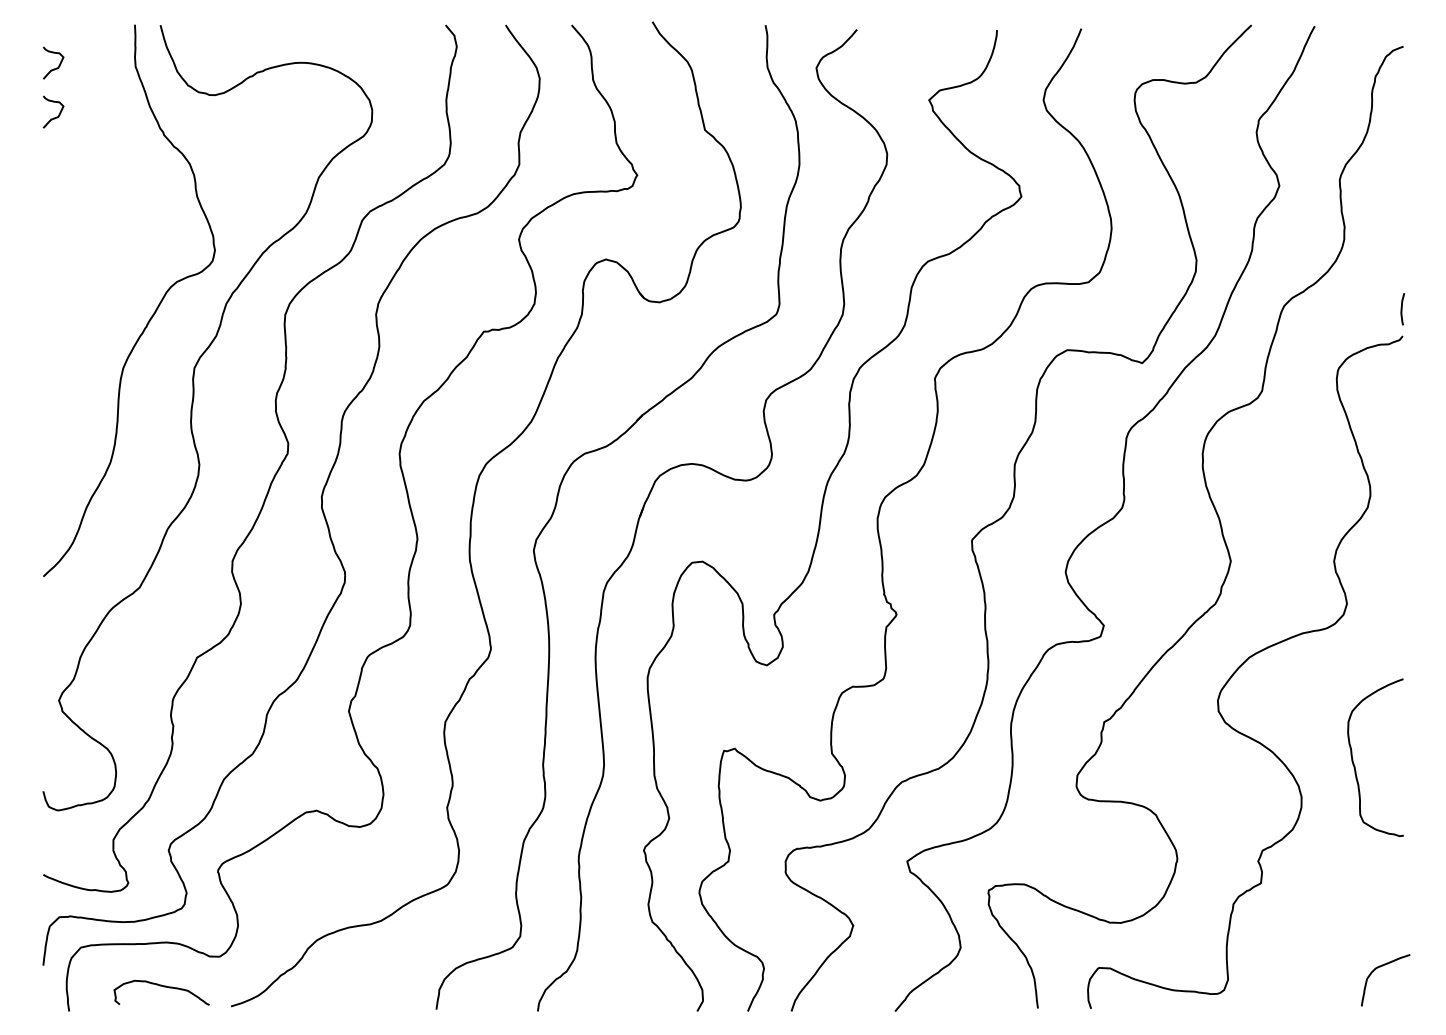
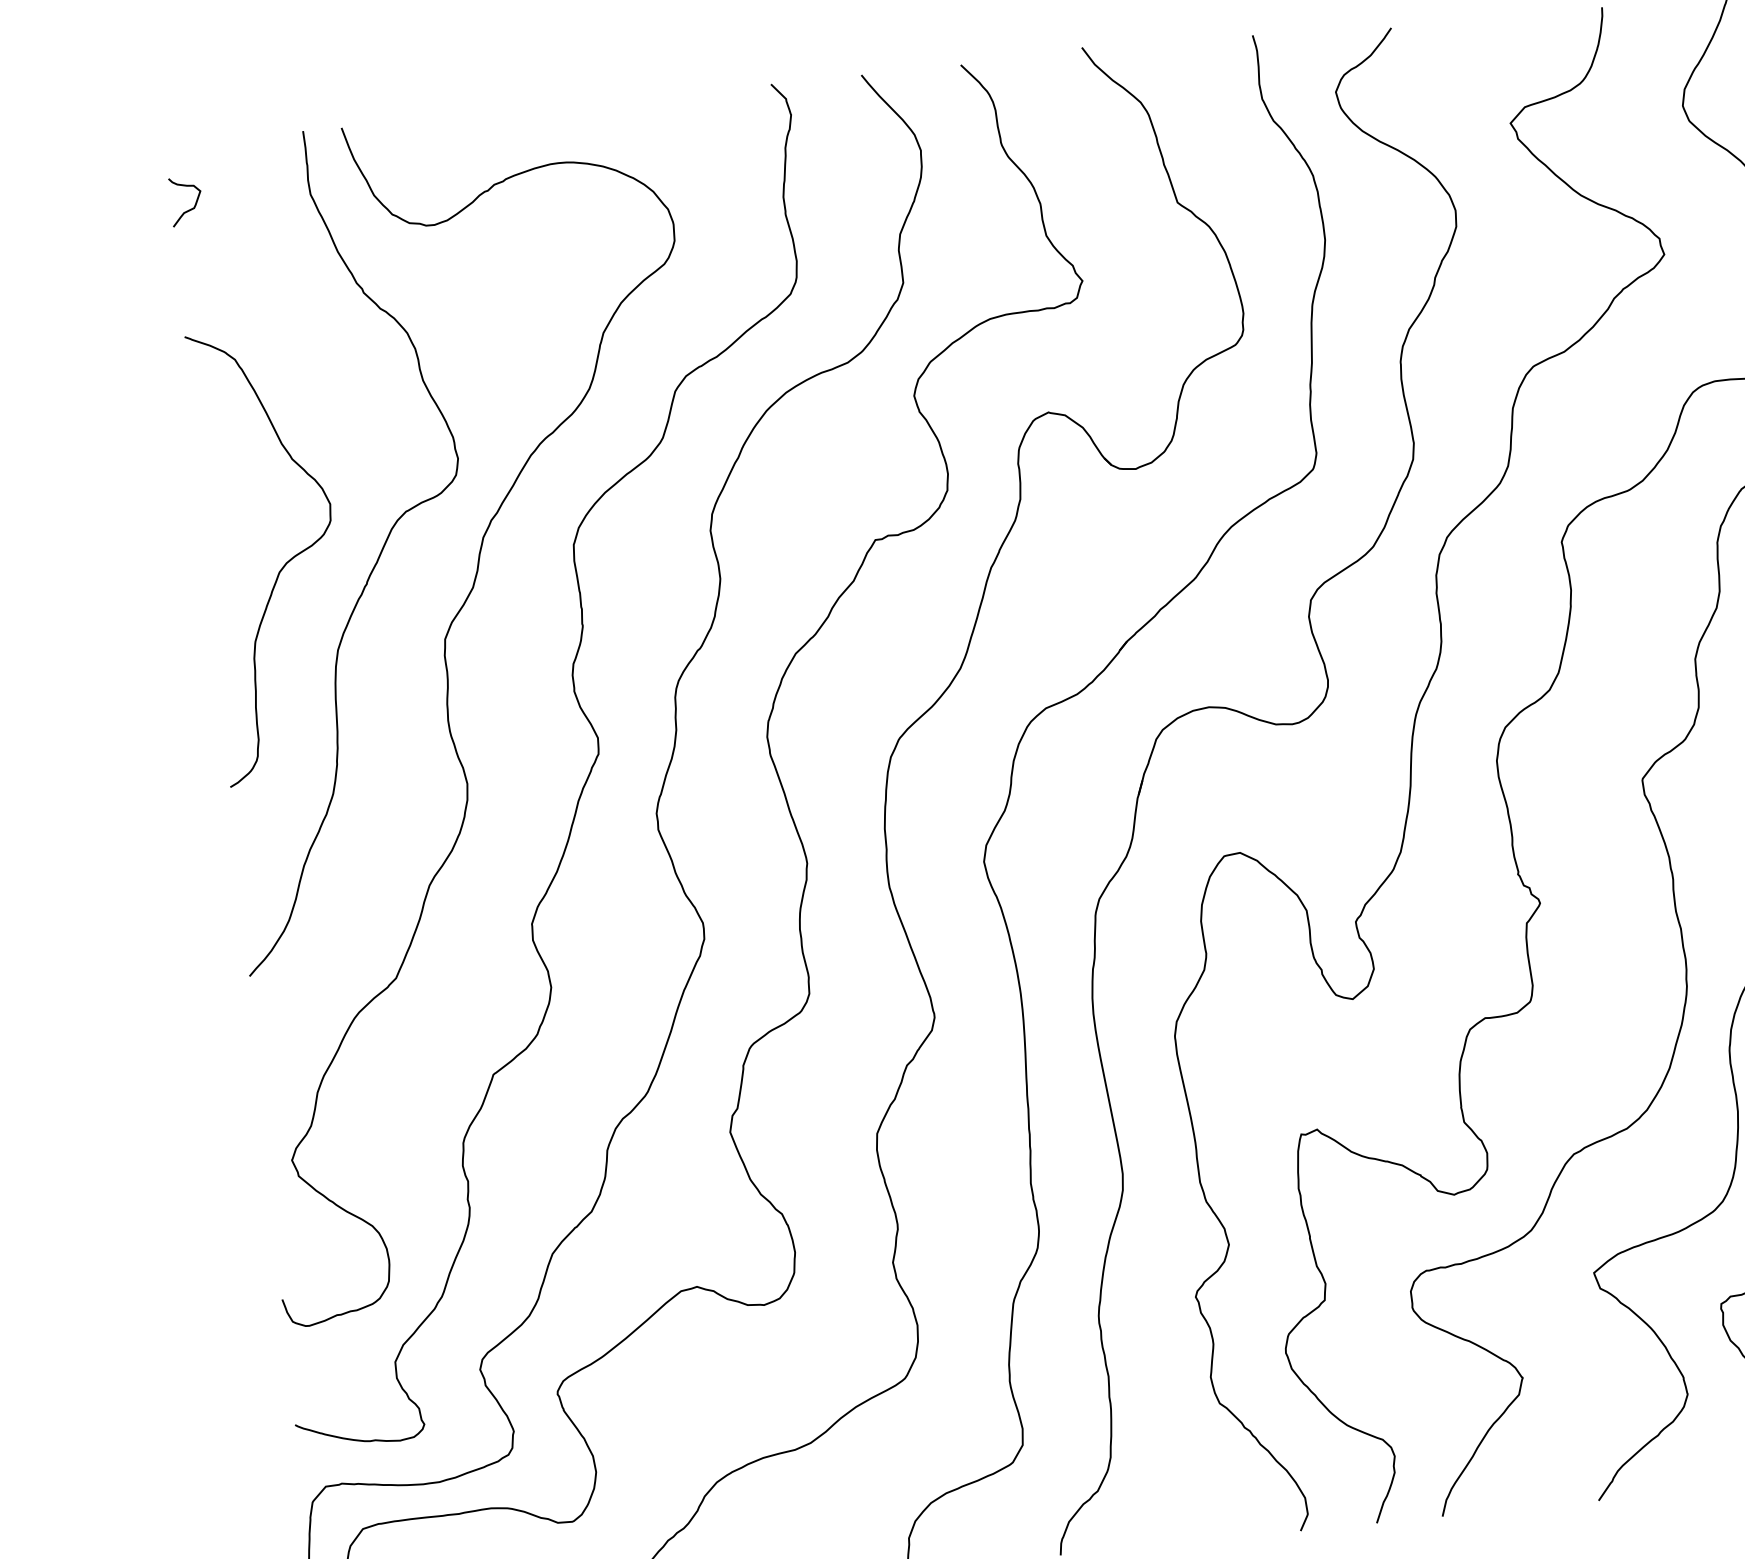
curve: (58, 114) -> (201, 278), removed
curve: (93, 308) -> (284, 564), added

